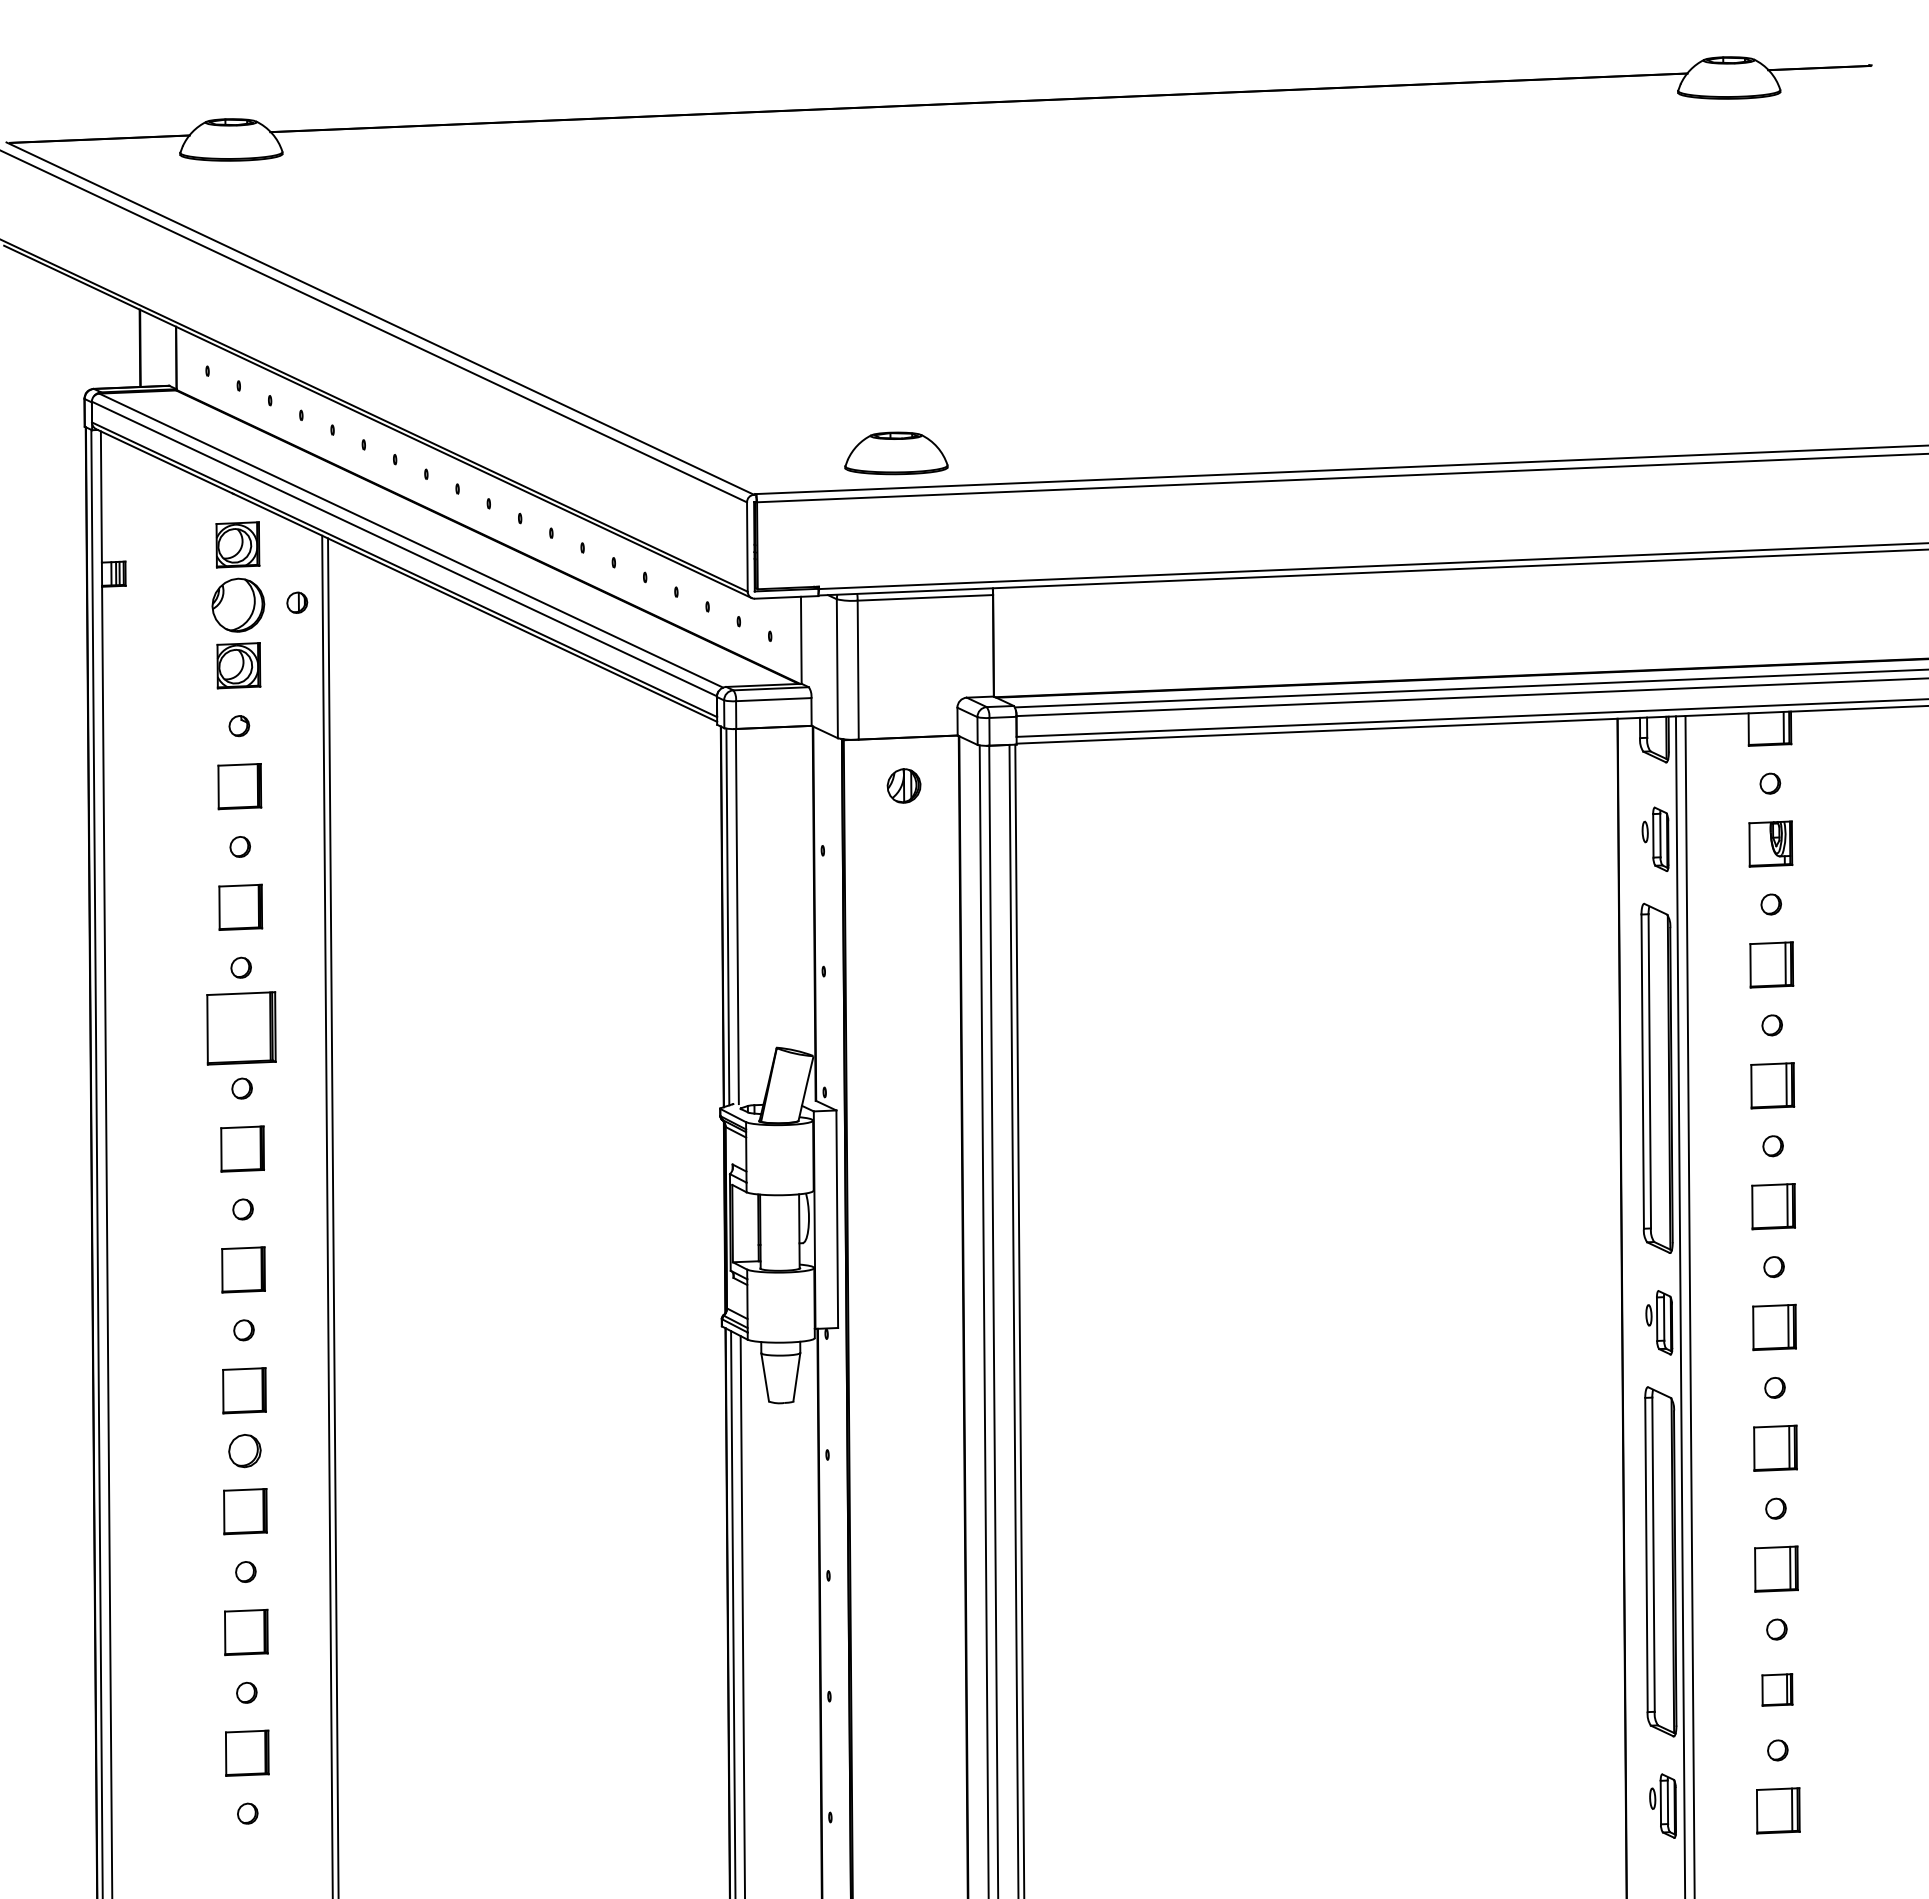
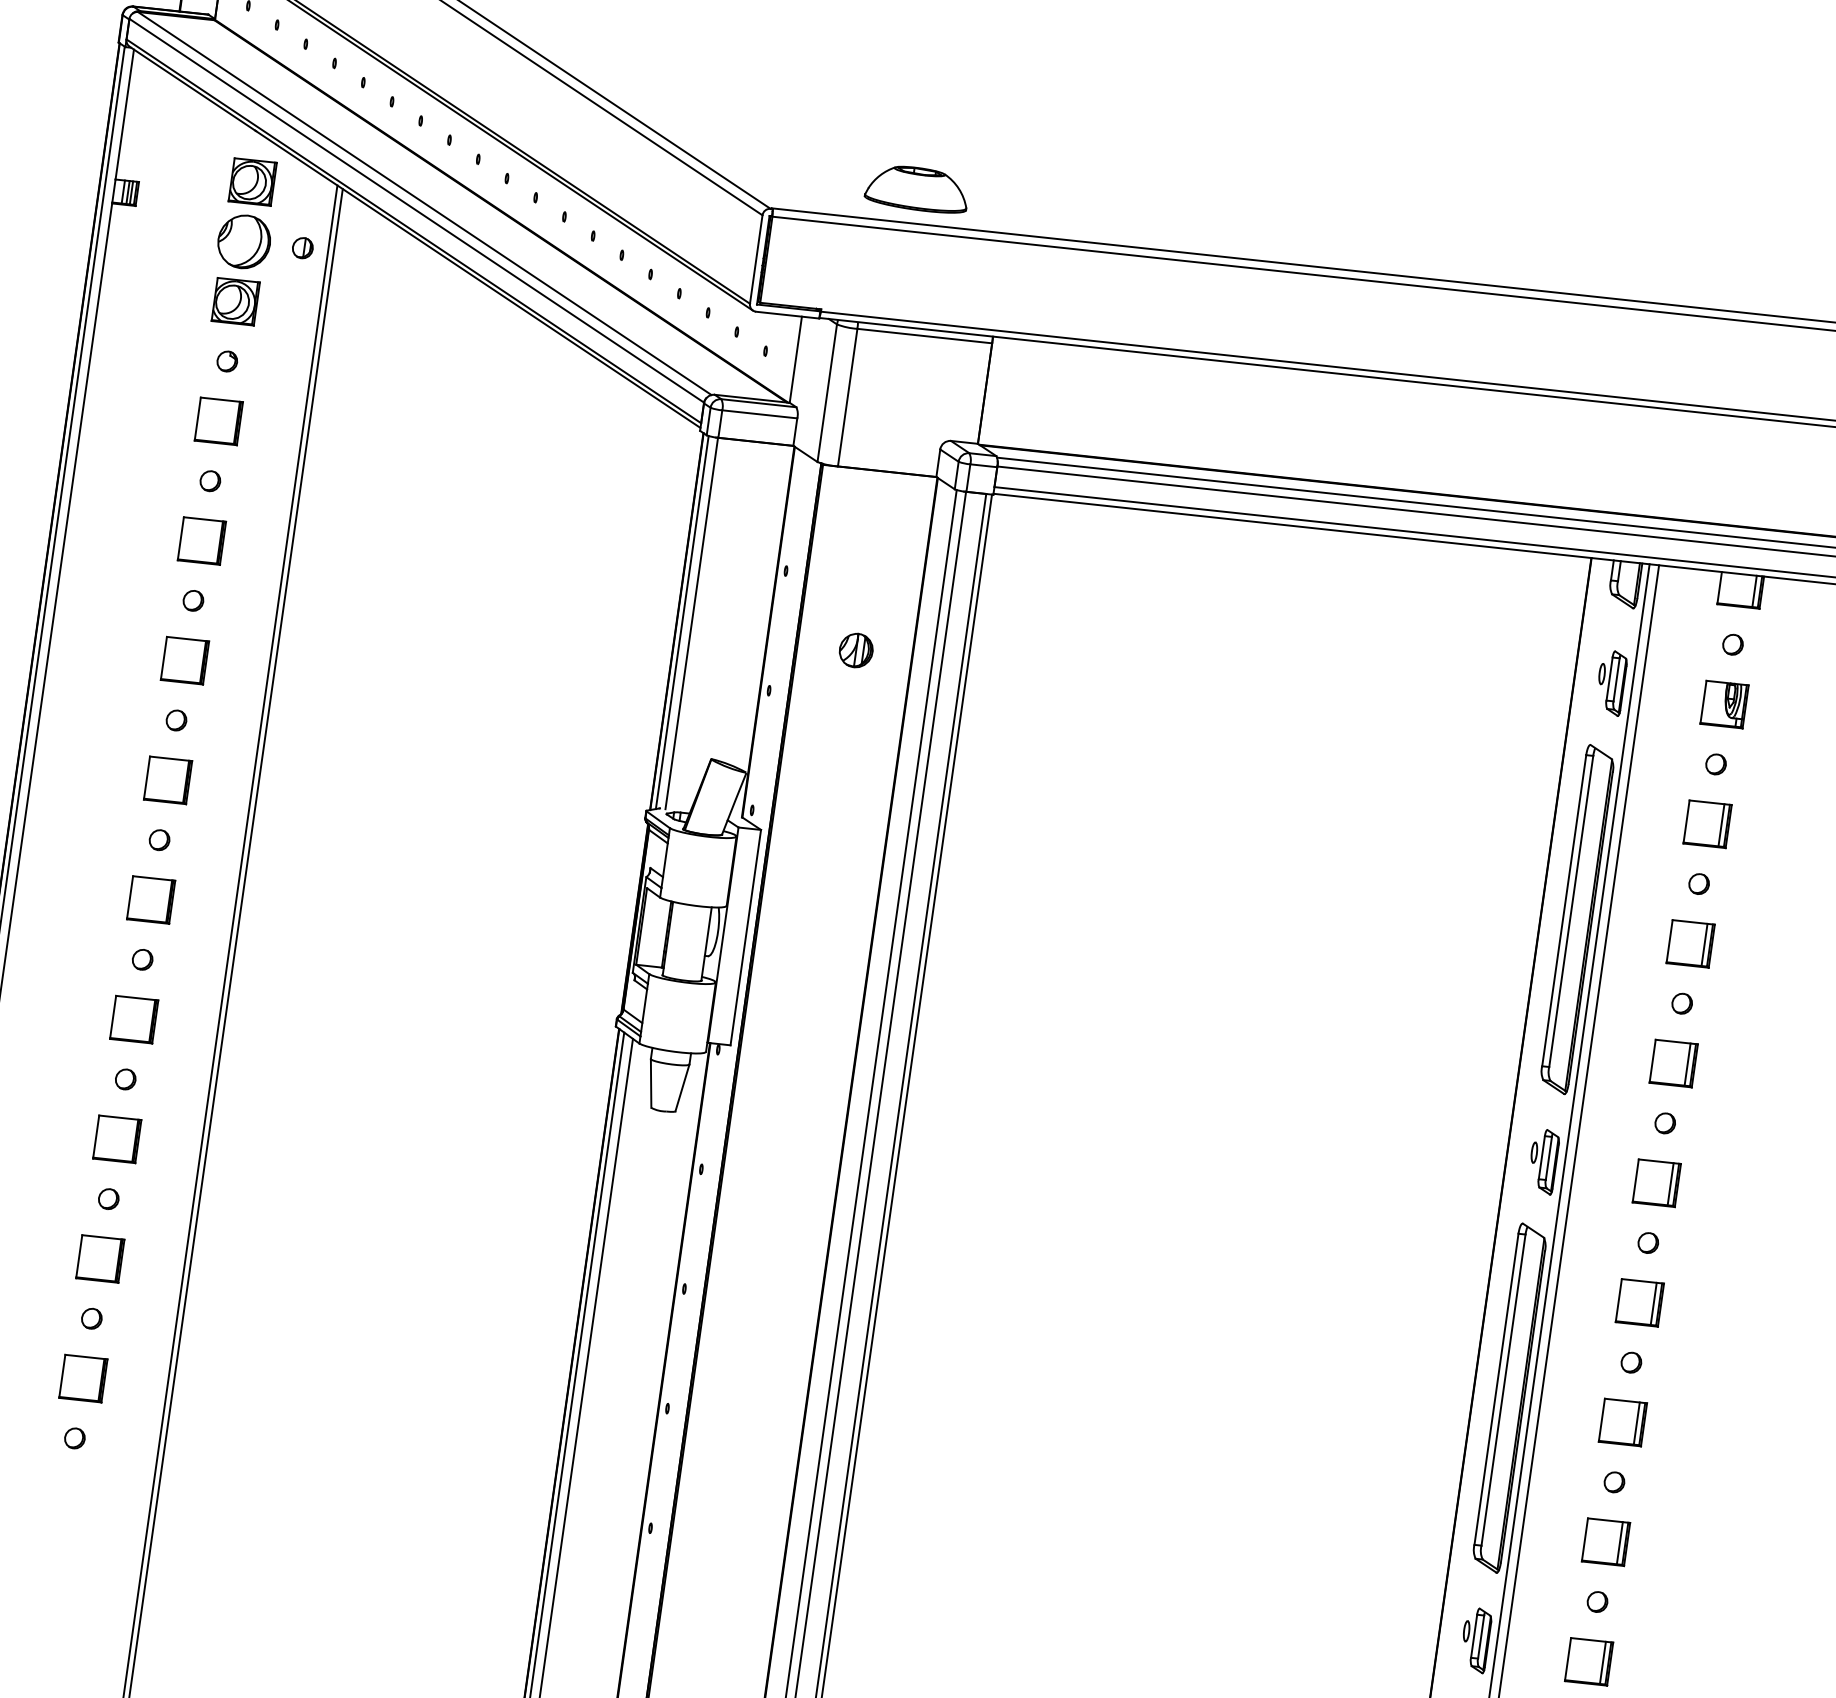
part: (903, 785) -> (855, 649), moved
part: (241, 1027) -> (184, 659), size x0.62
part: (244, 1451) -> (125, 1079), size x0.62
part: (1777, 1689) -> (1606, 1541), size x1.43

